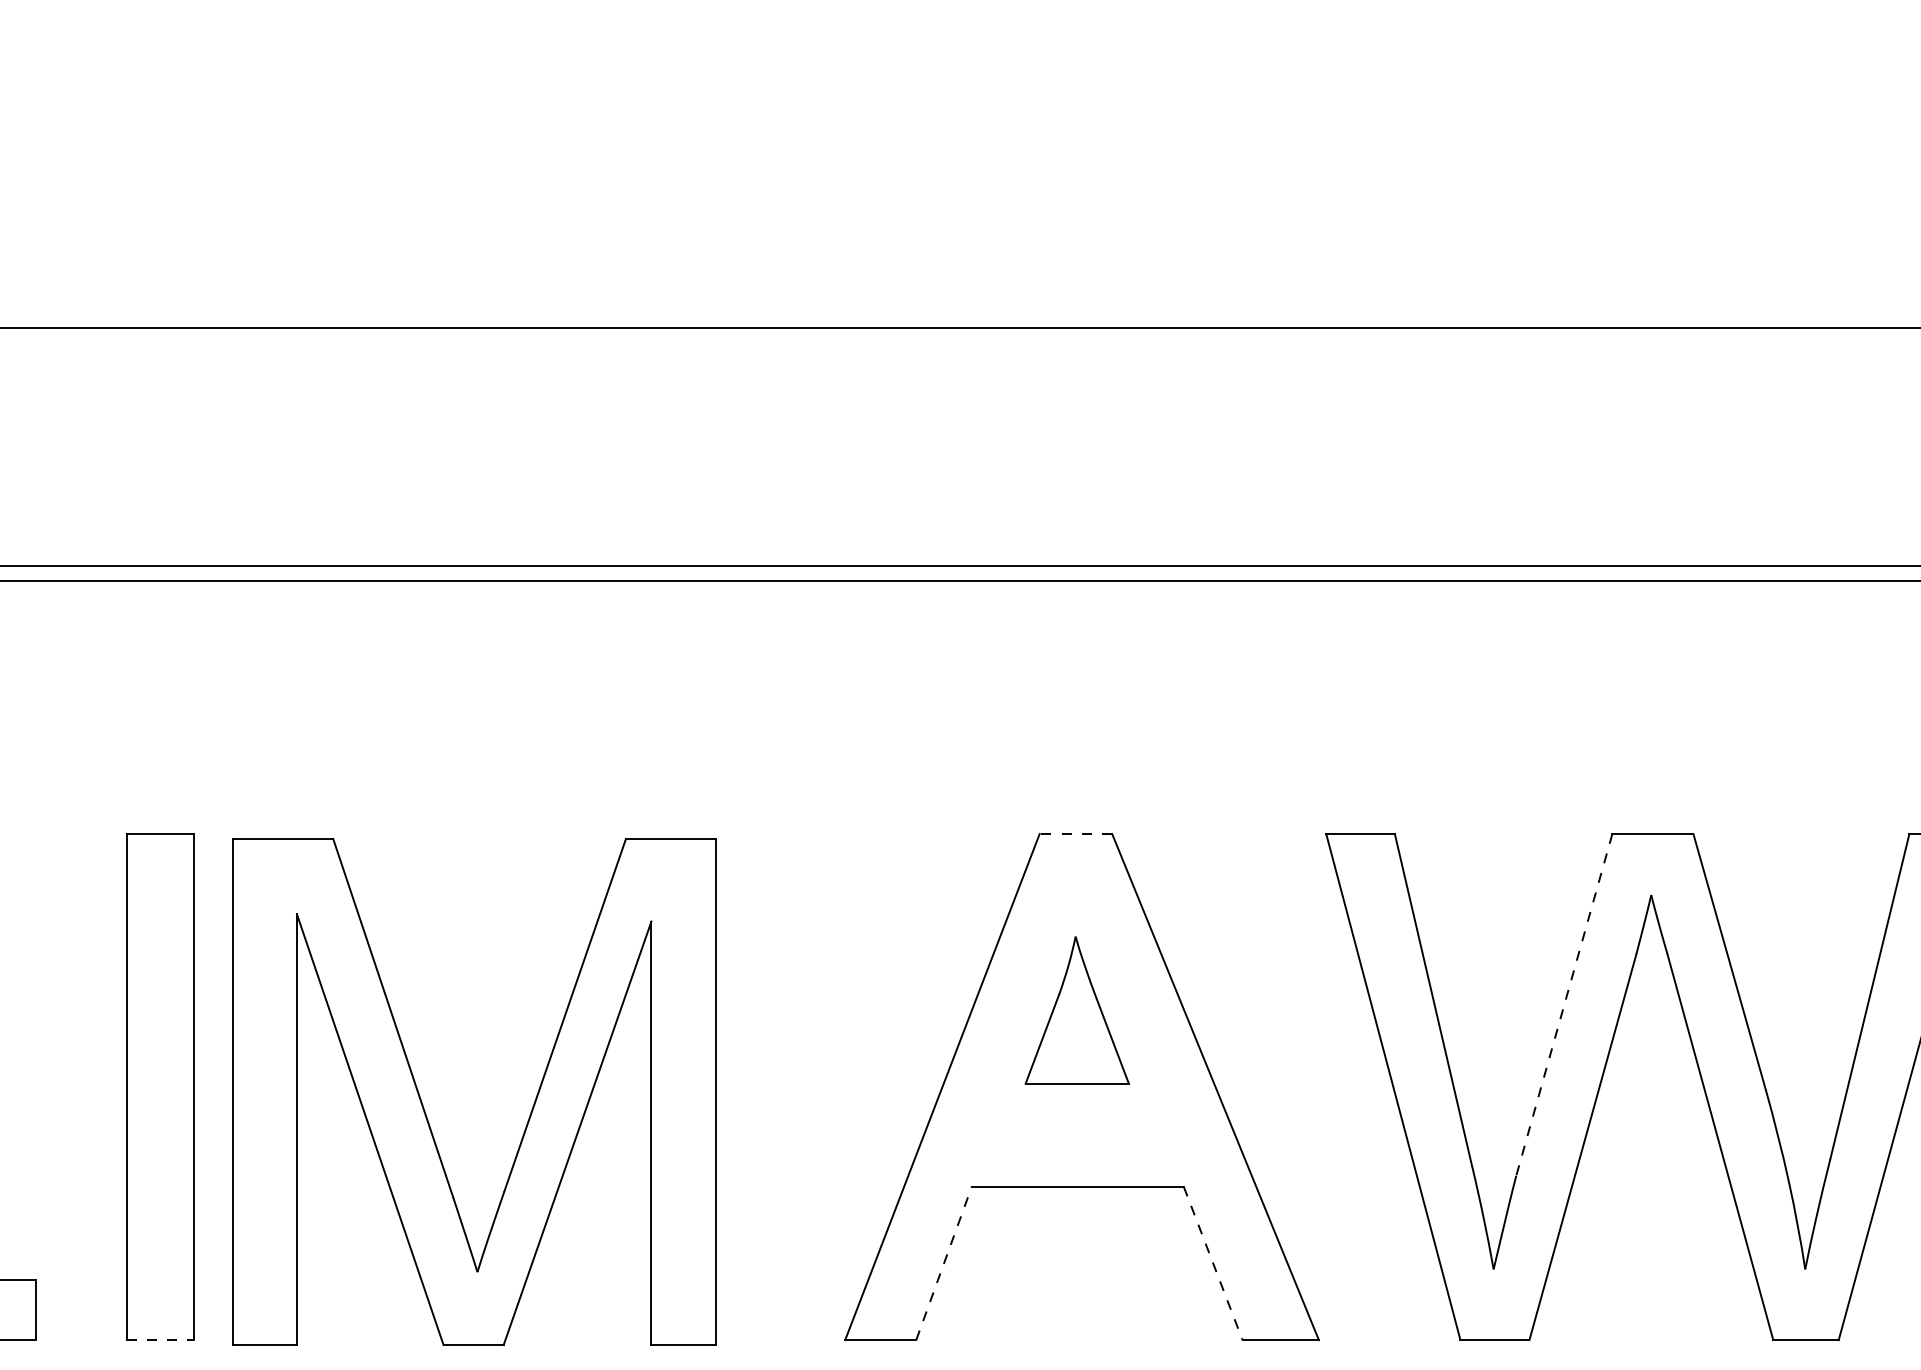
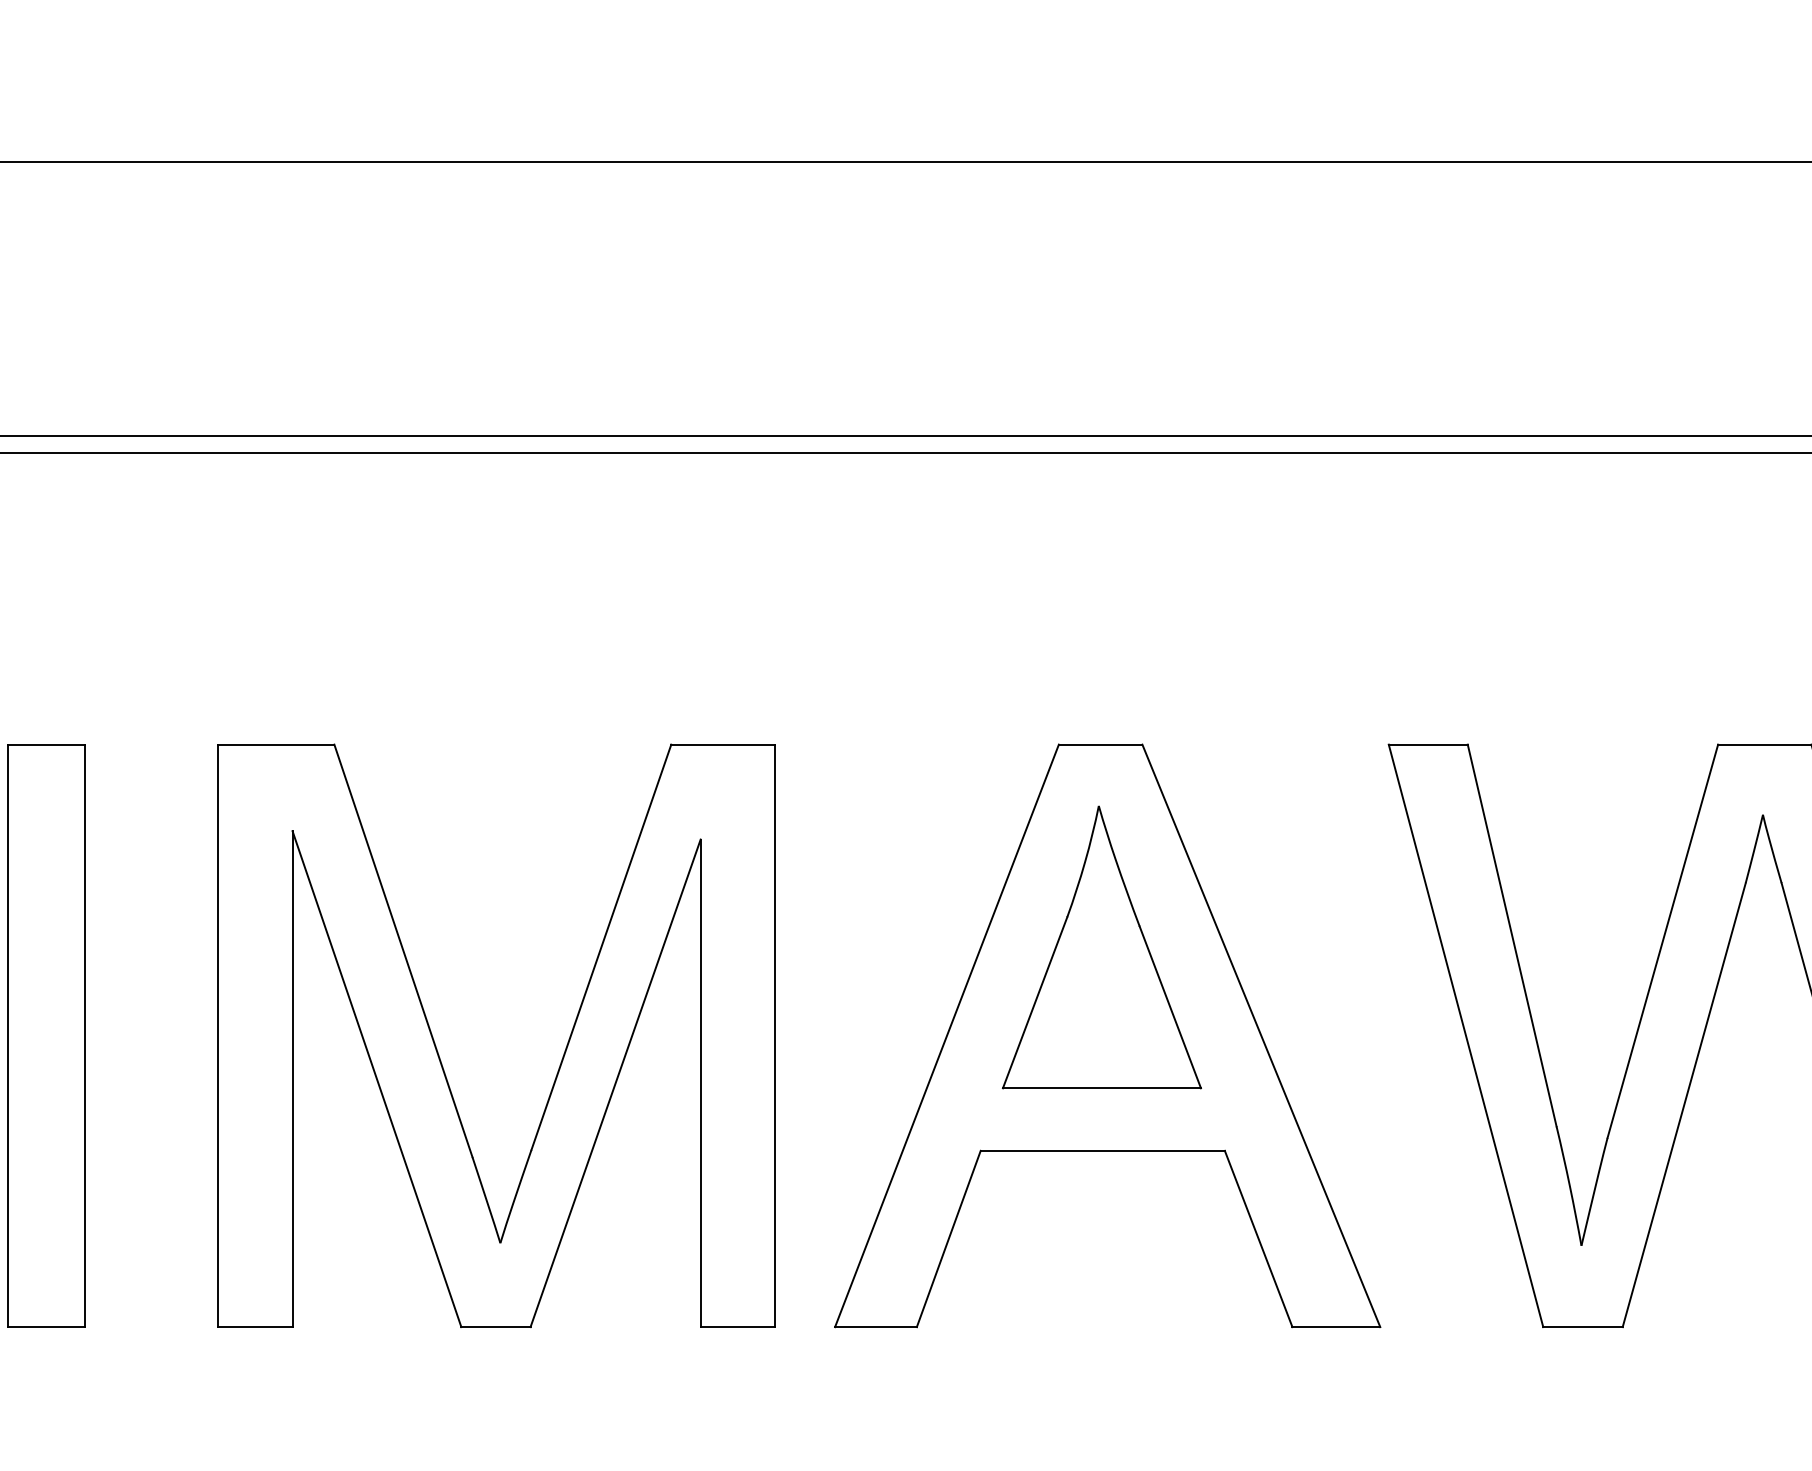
line: (1075, 834) -> (1100, 745), dashed -> solid
line: (1564, 1005) -> (1663, 942), dashed -> solid
part: (1077, 1010) -> (1102, 947), size x1.67
part: (424, 1107) -> (439, 1053), moved
line: (944, 1263) -> (949, 1238), dashed -> solid
line: (1213, 1263) -> (1258, 1238), dashed -> solid
line: (160, 1340) -> (46, 1327), dashed -> solid

